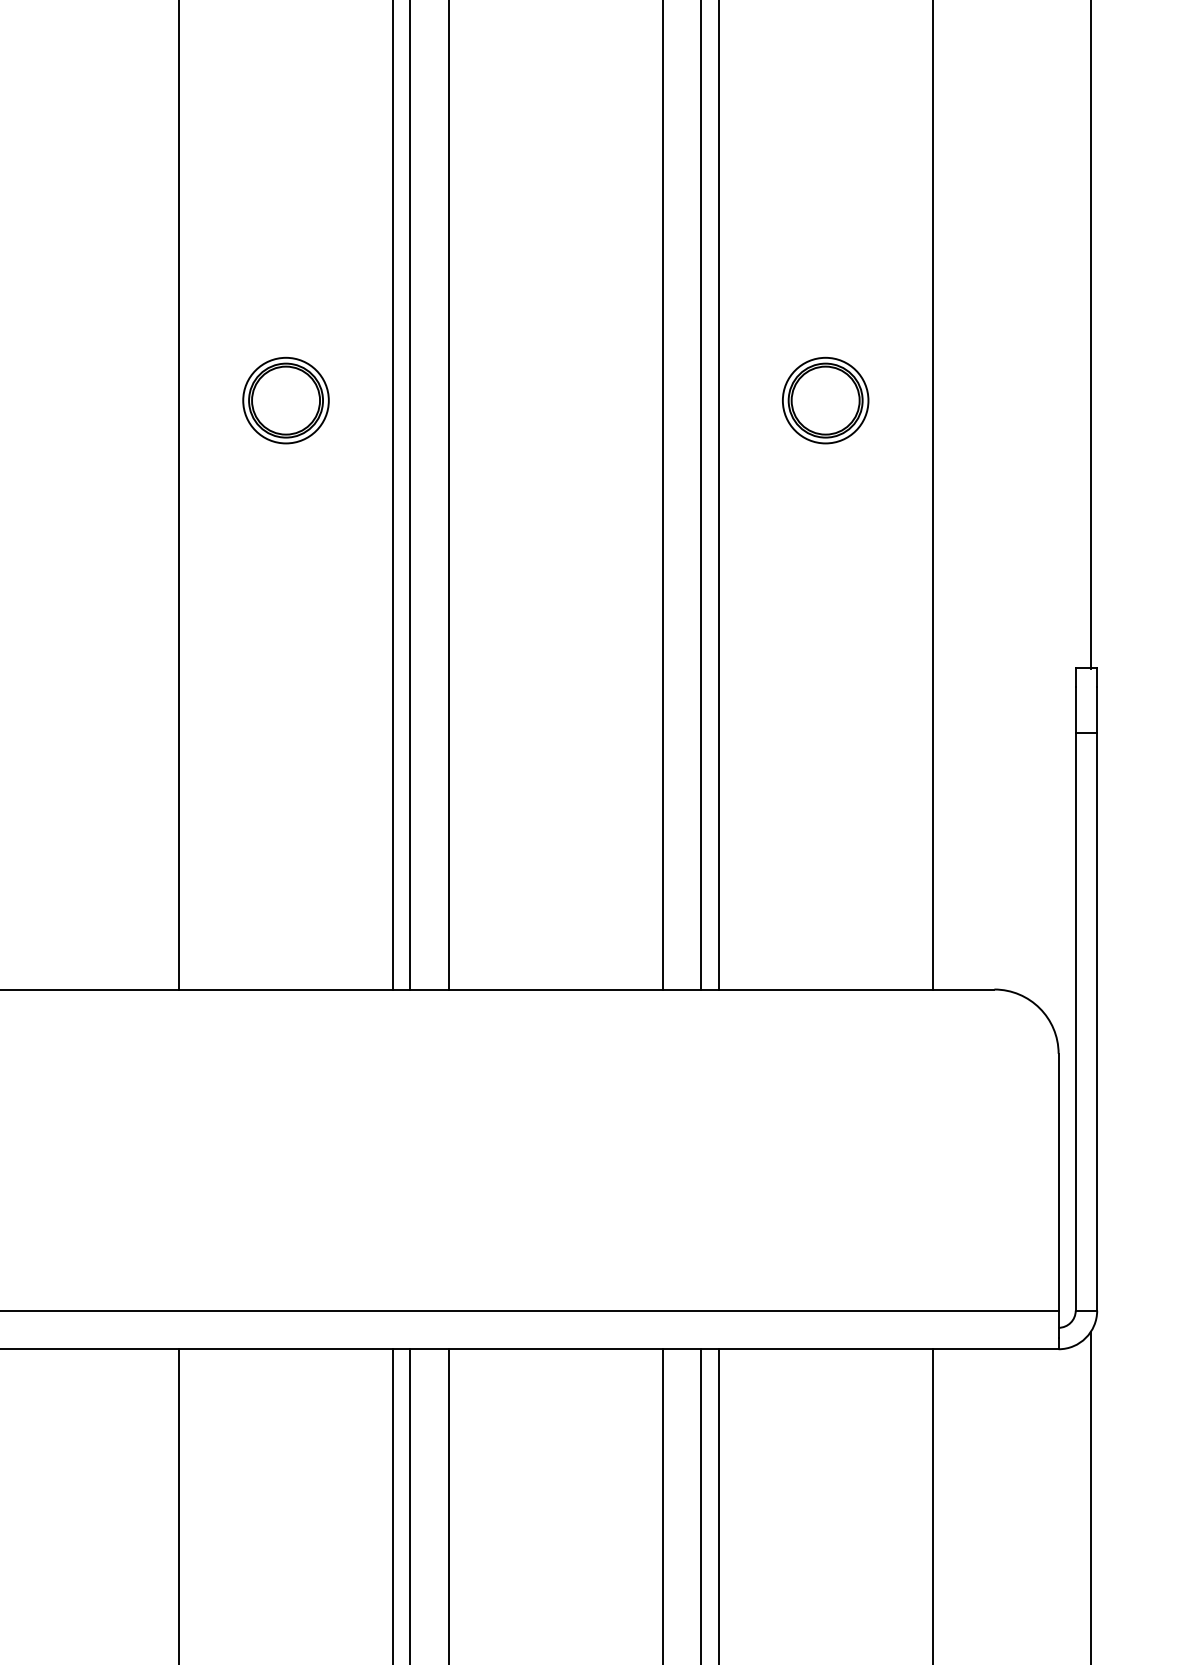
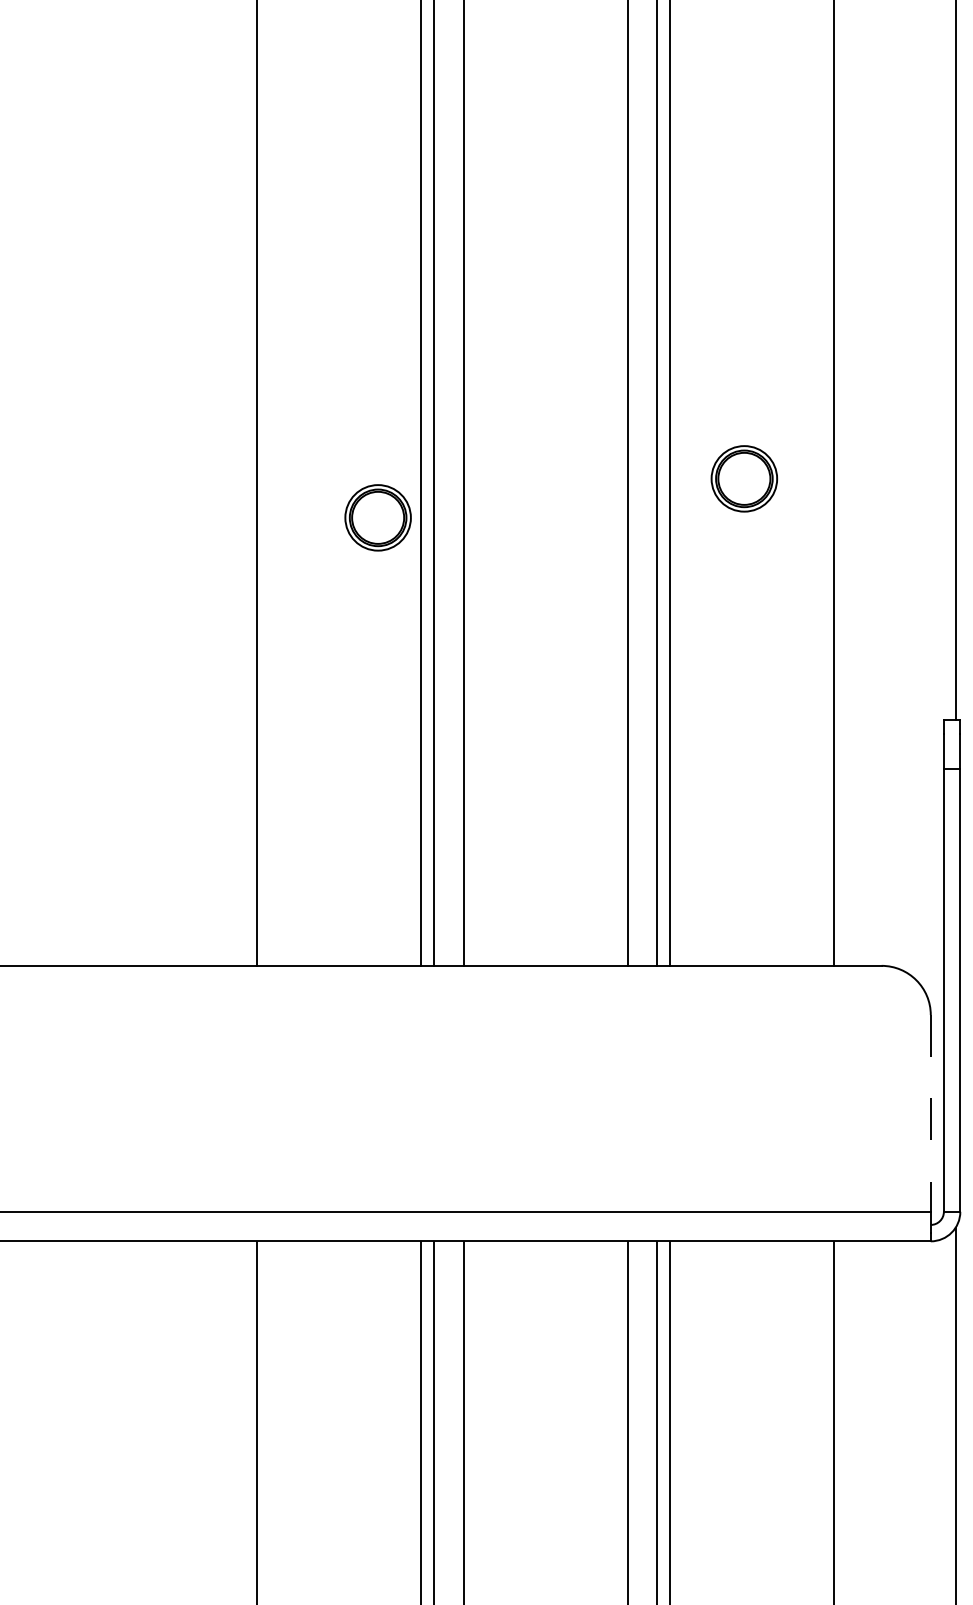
part: (285, 400) -> (377, 517), moved
part: (825, 400) -> (744, 478), moved
line: (1058, 1182) -> (930, 1113), solid -> dashed

